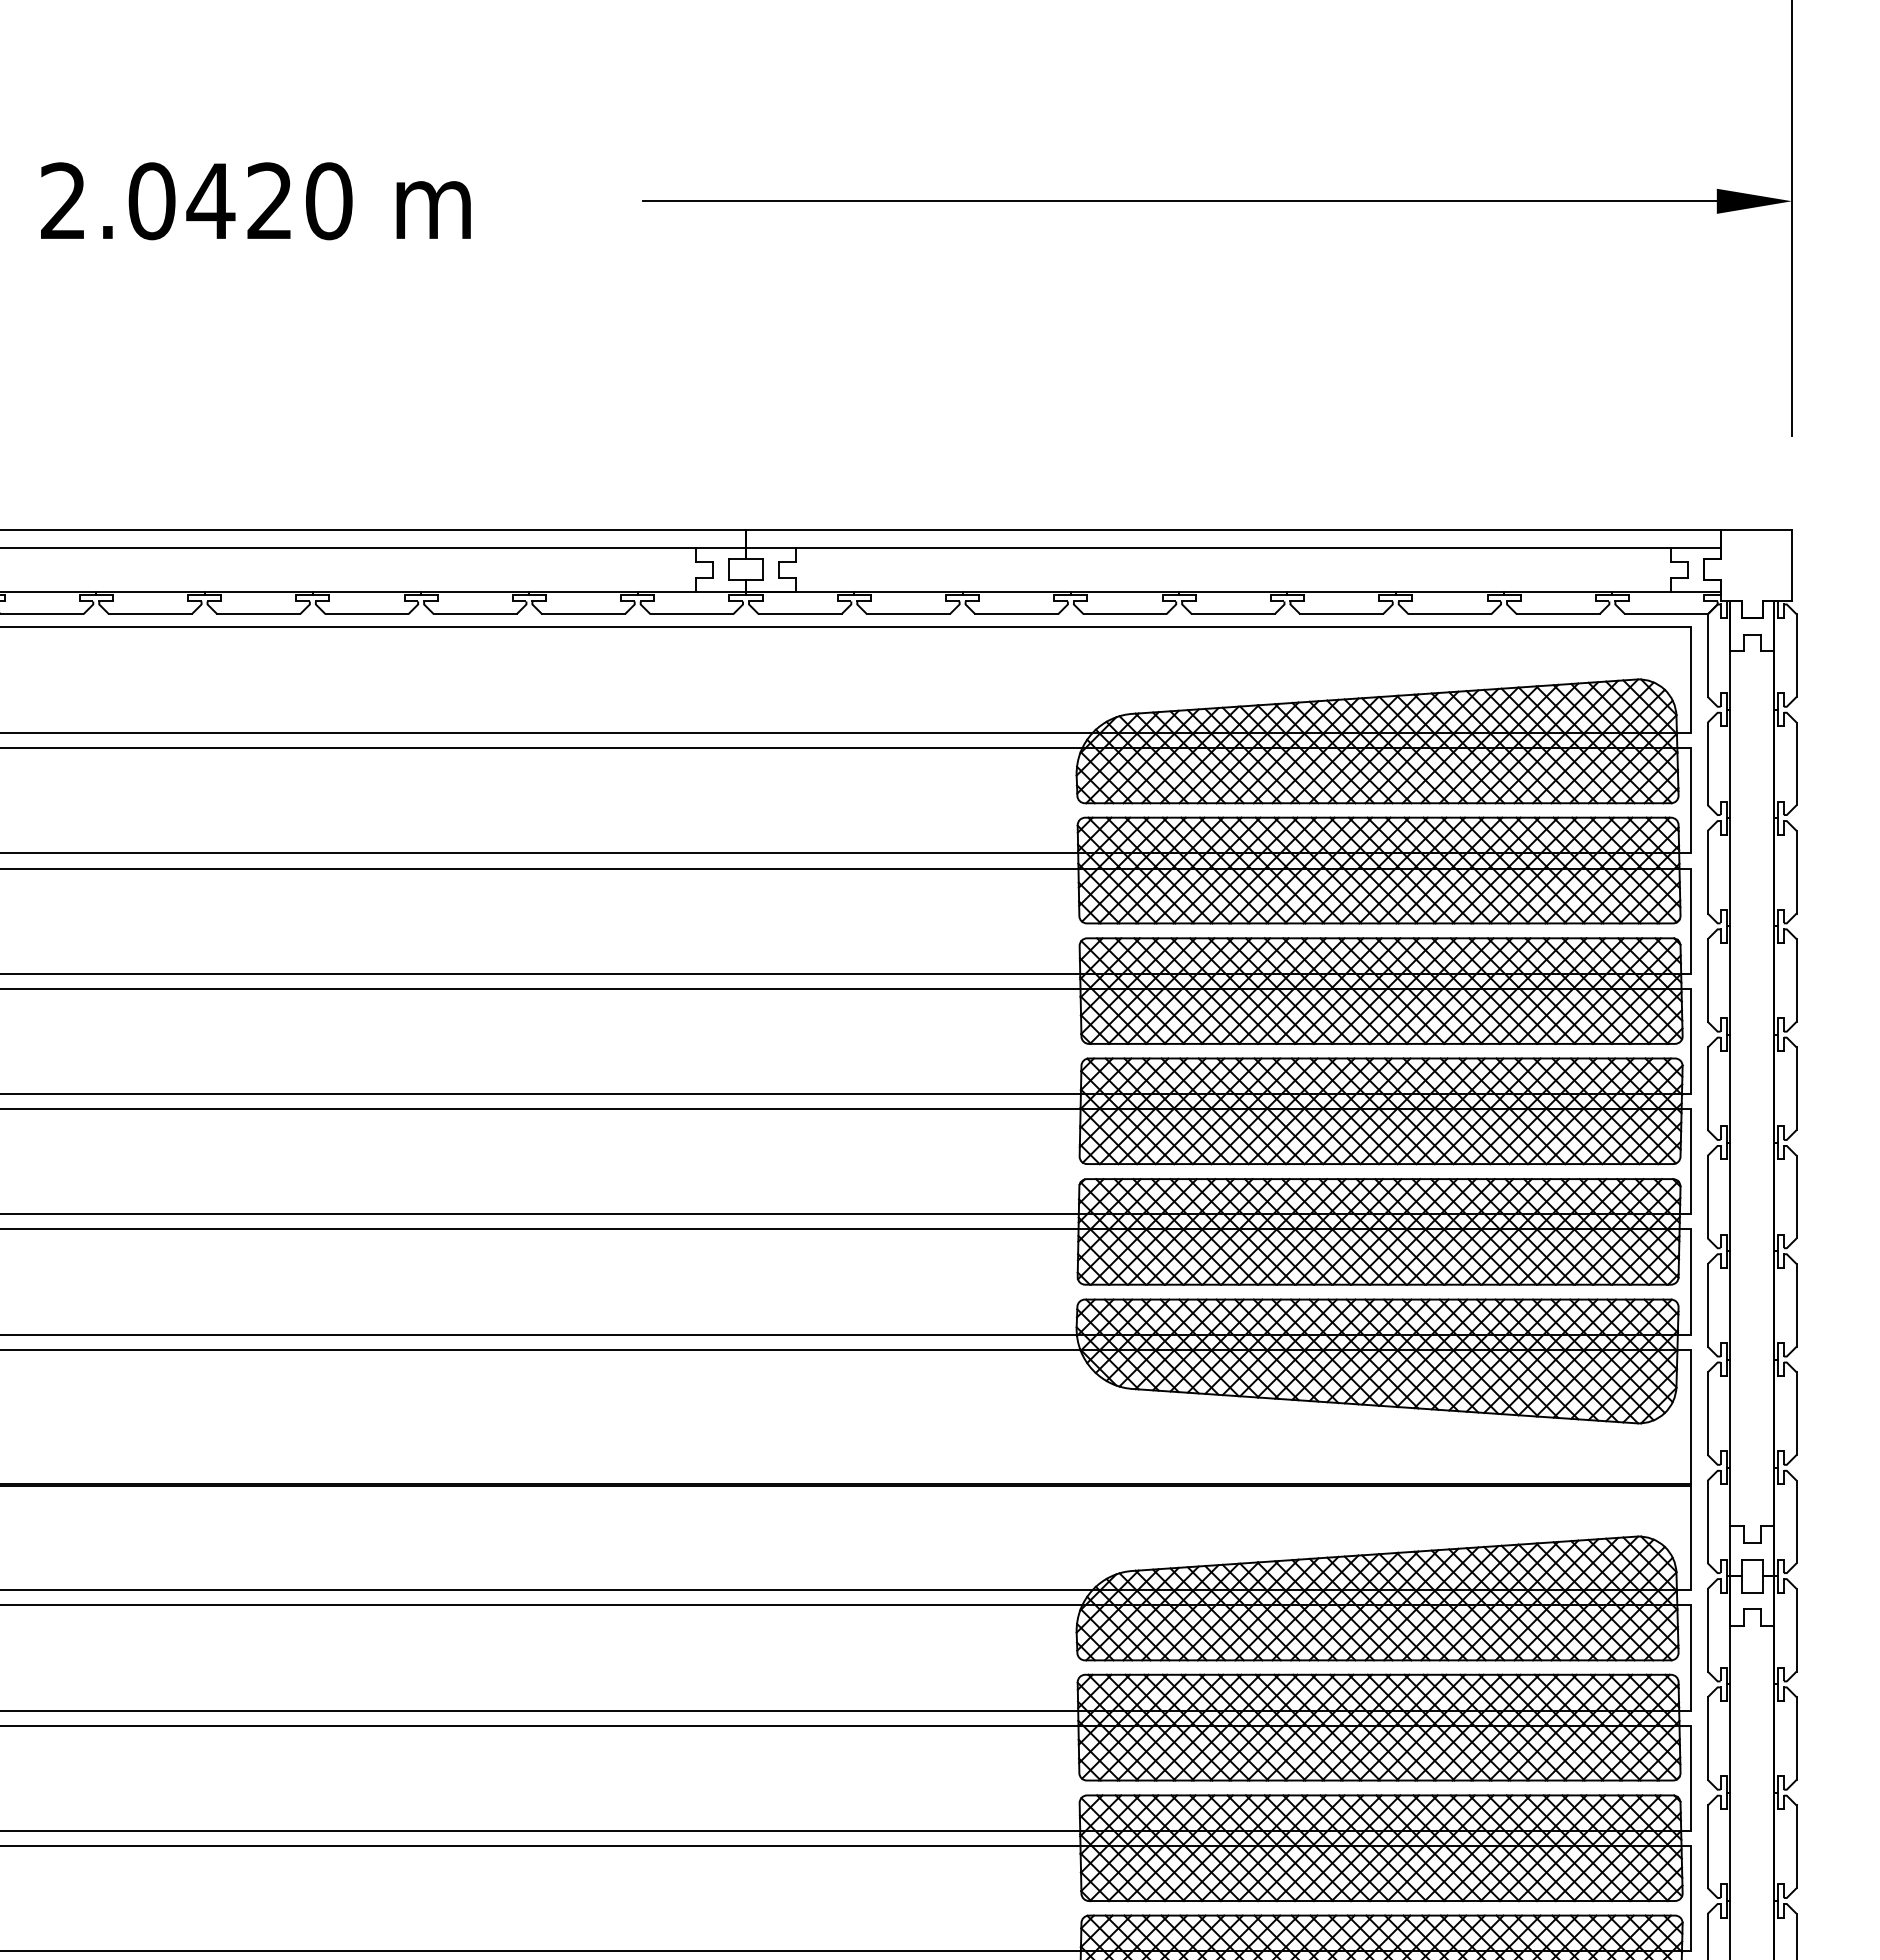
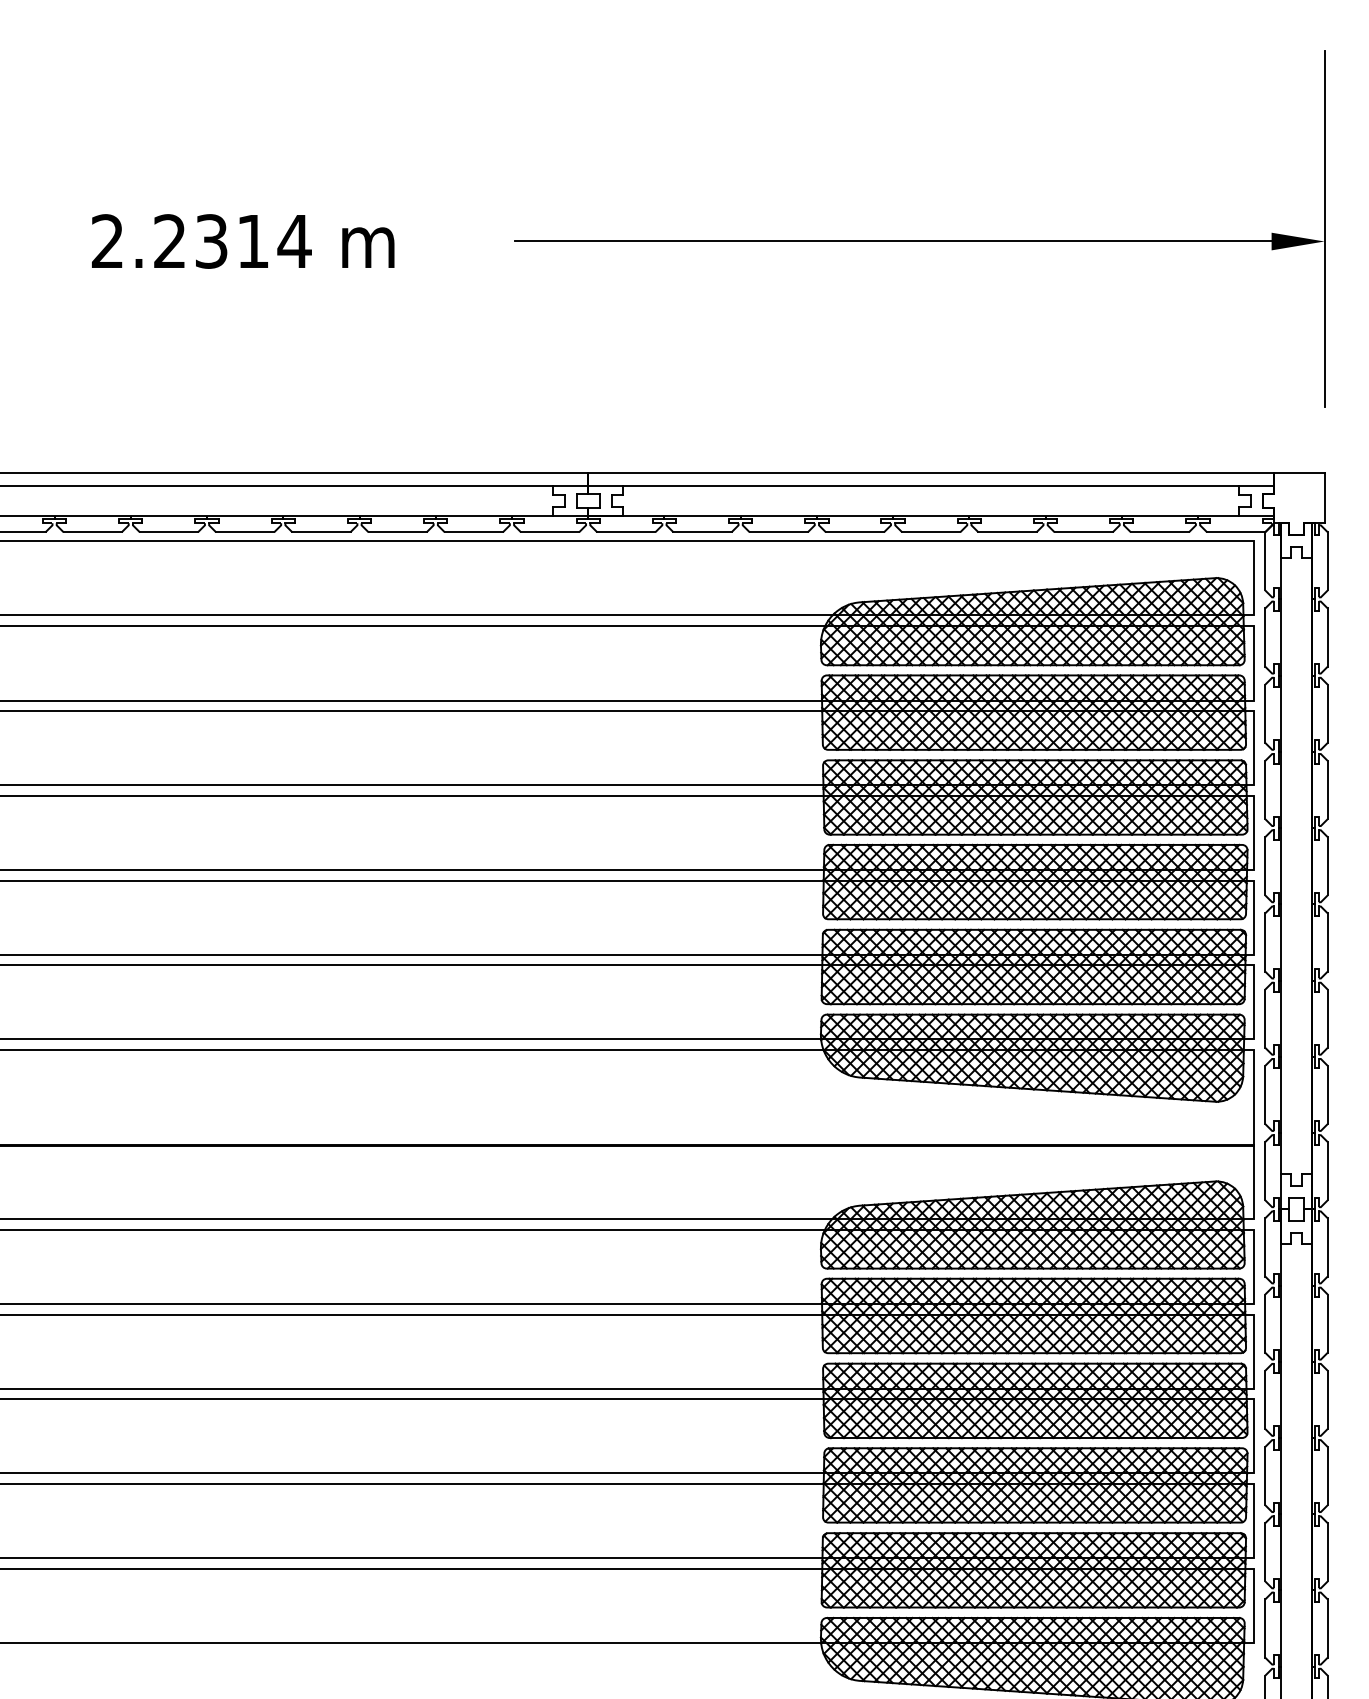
text: (240, 201) -> (232, 241), 2.0420 -> 2.2314

